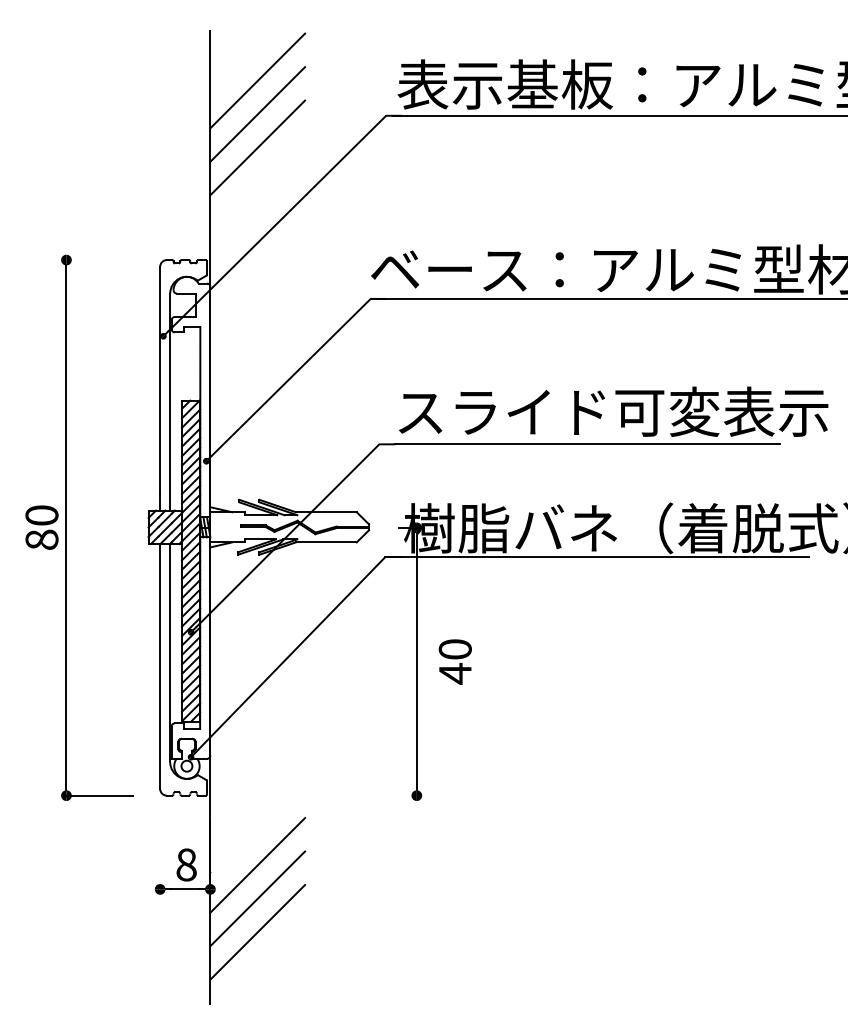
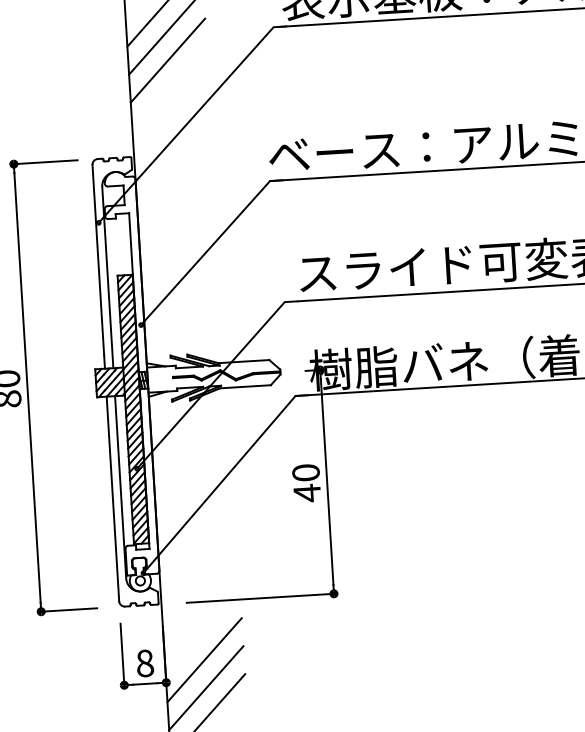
line: (104, 260) -> (45, 162), added
text: (454, 661) -> (305, 482), moved
line: (328, 795) -> (260, 598), added
line: (160, 852) -> (122, 654), added

